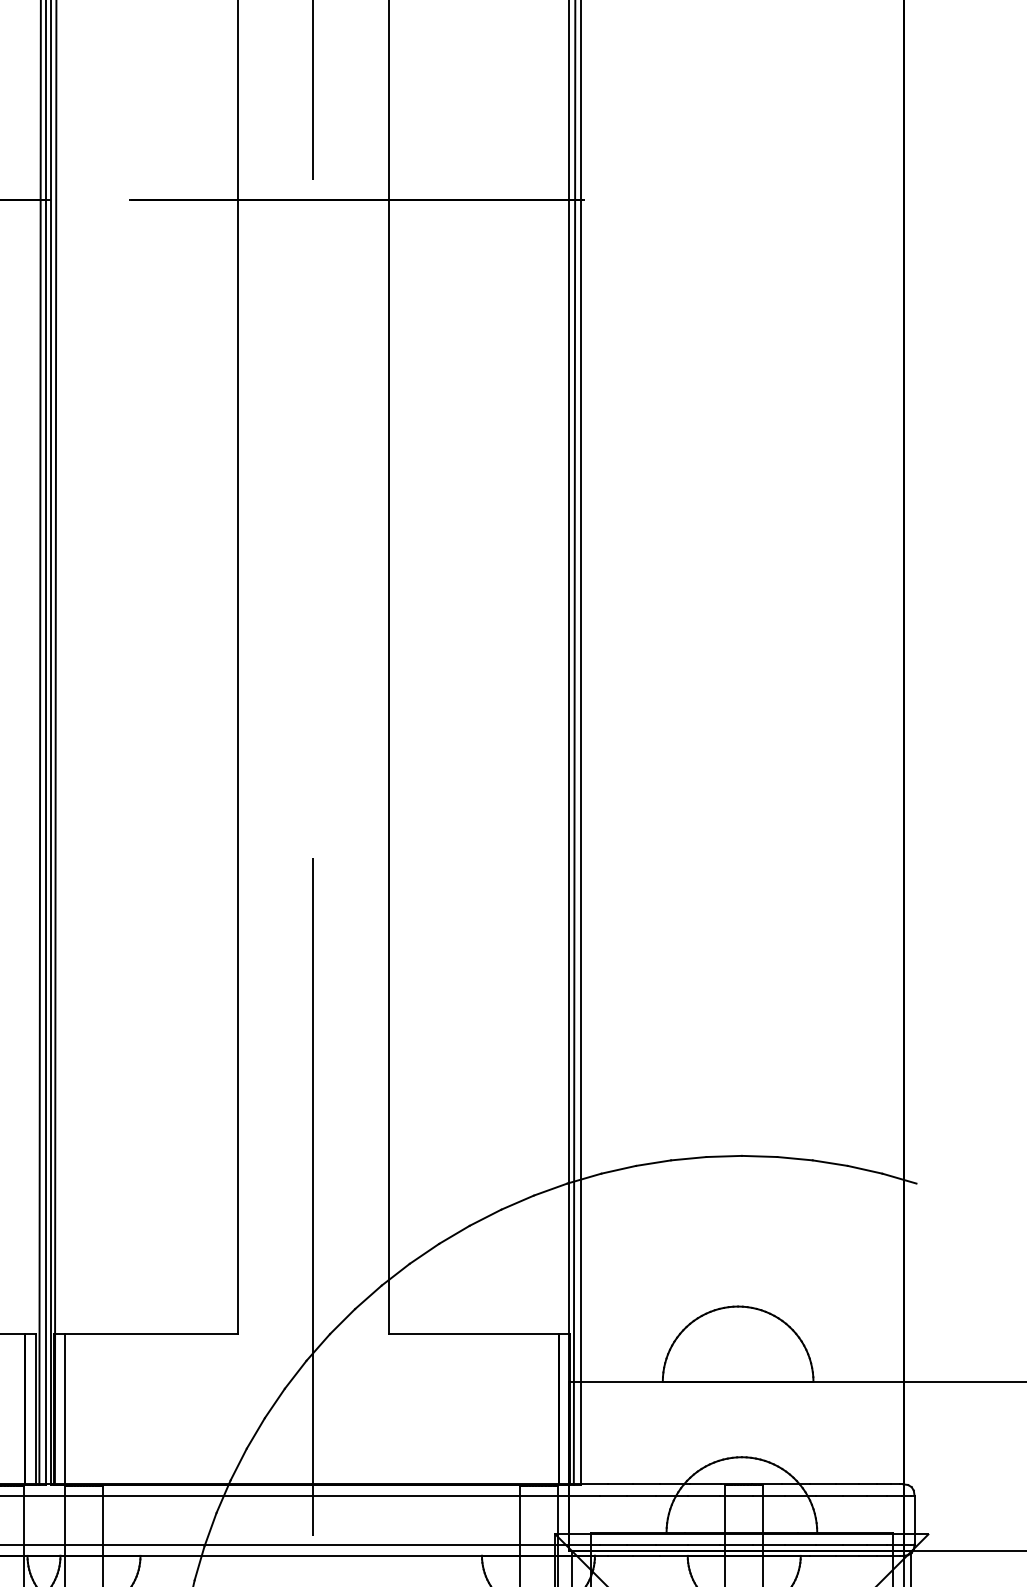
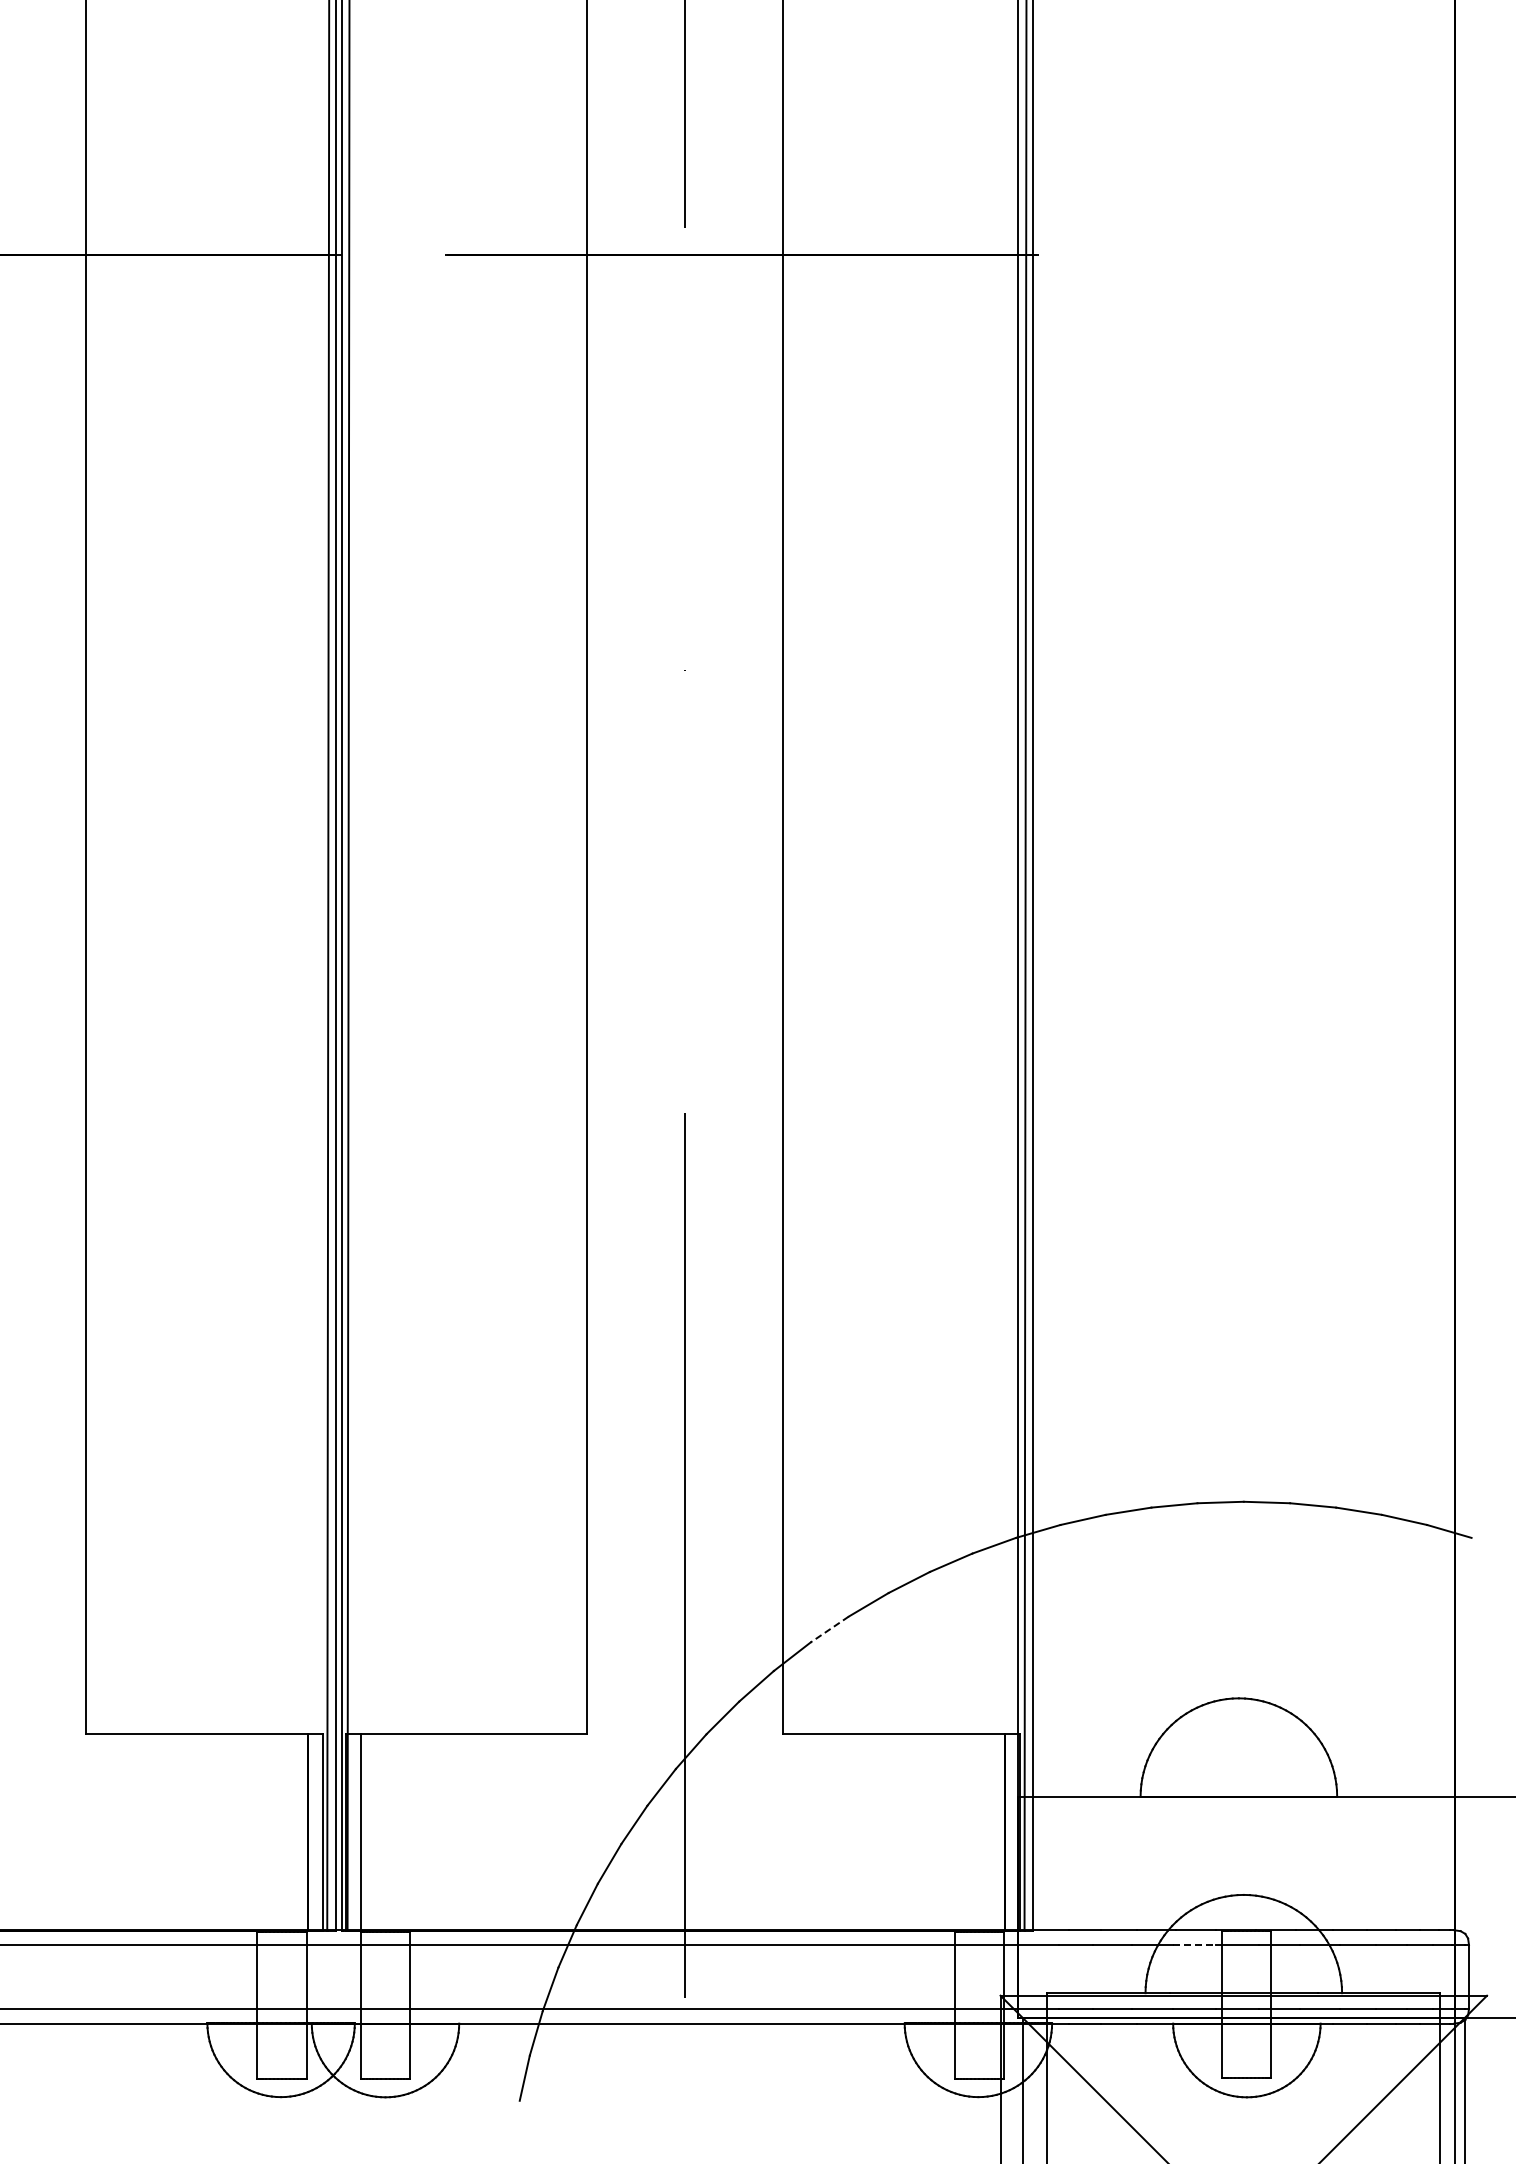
line: (424, 1253) -> (829, 1629), solid -> dashed
line: (704, 1495) -> (1194, 1944), solid -> dashed

